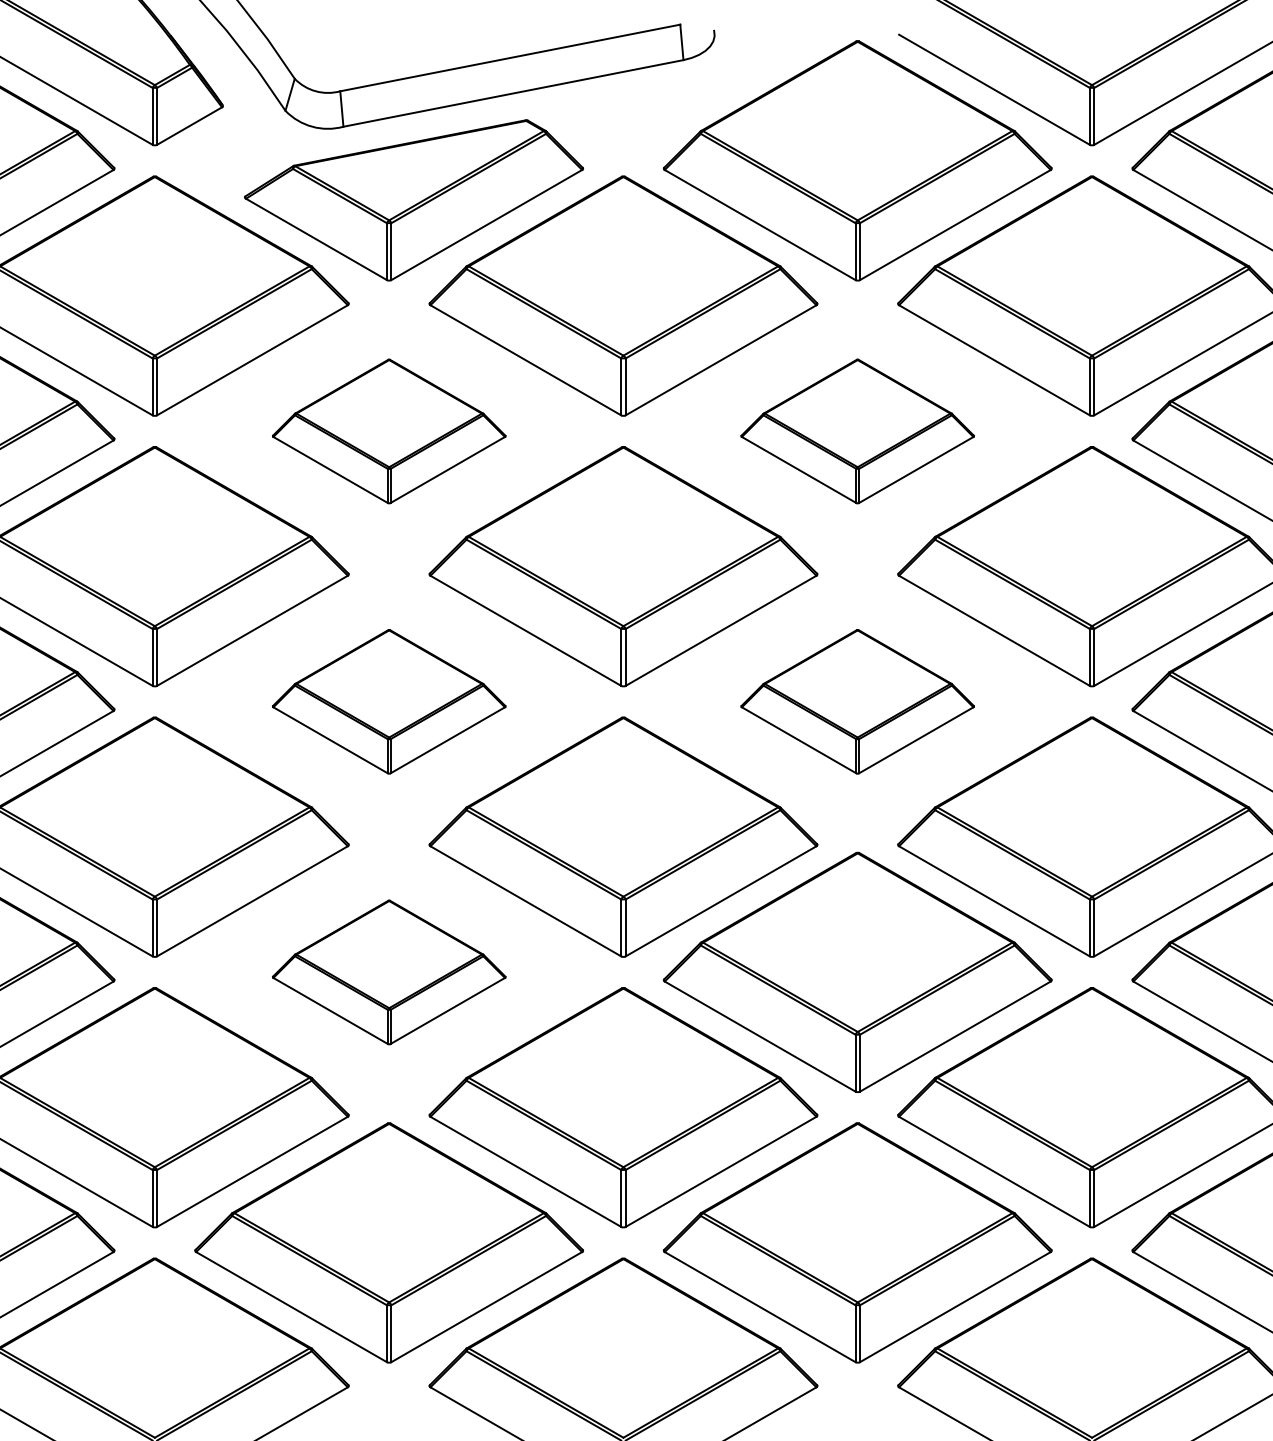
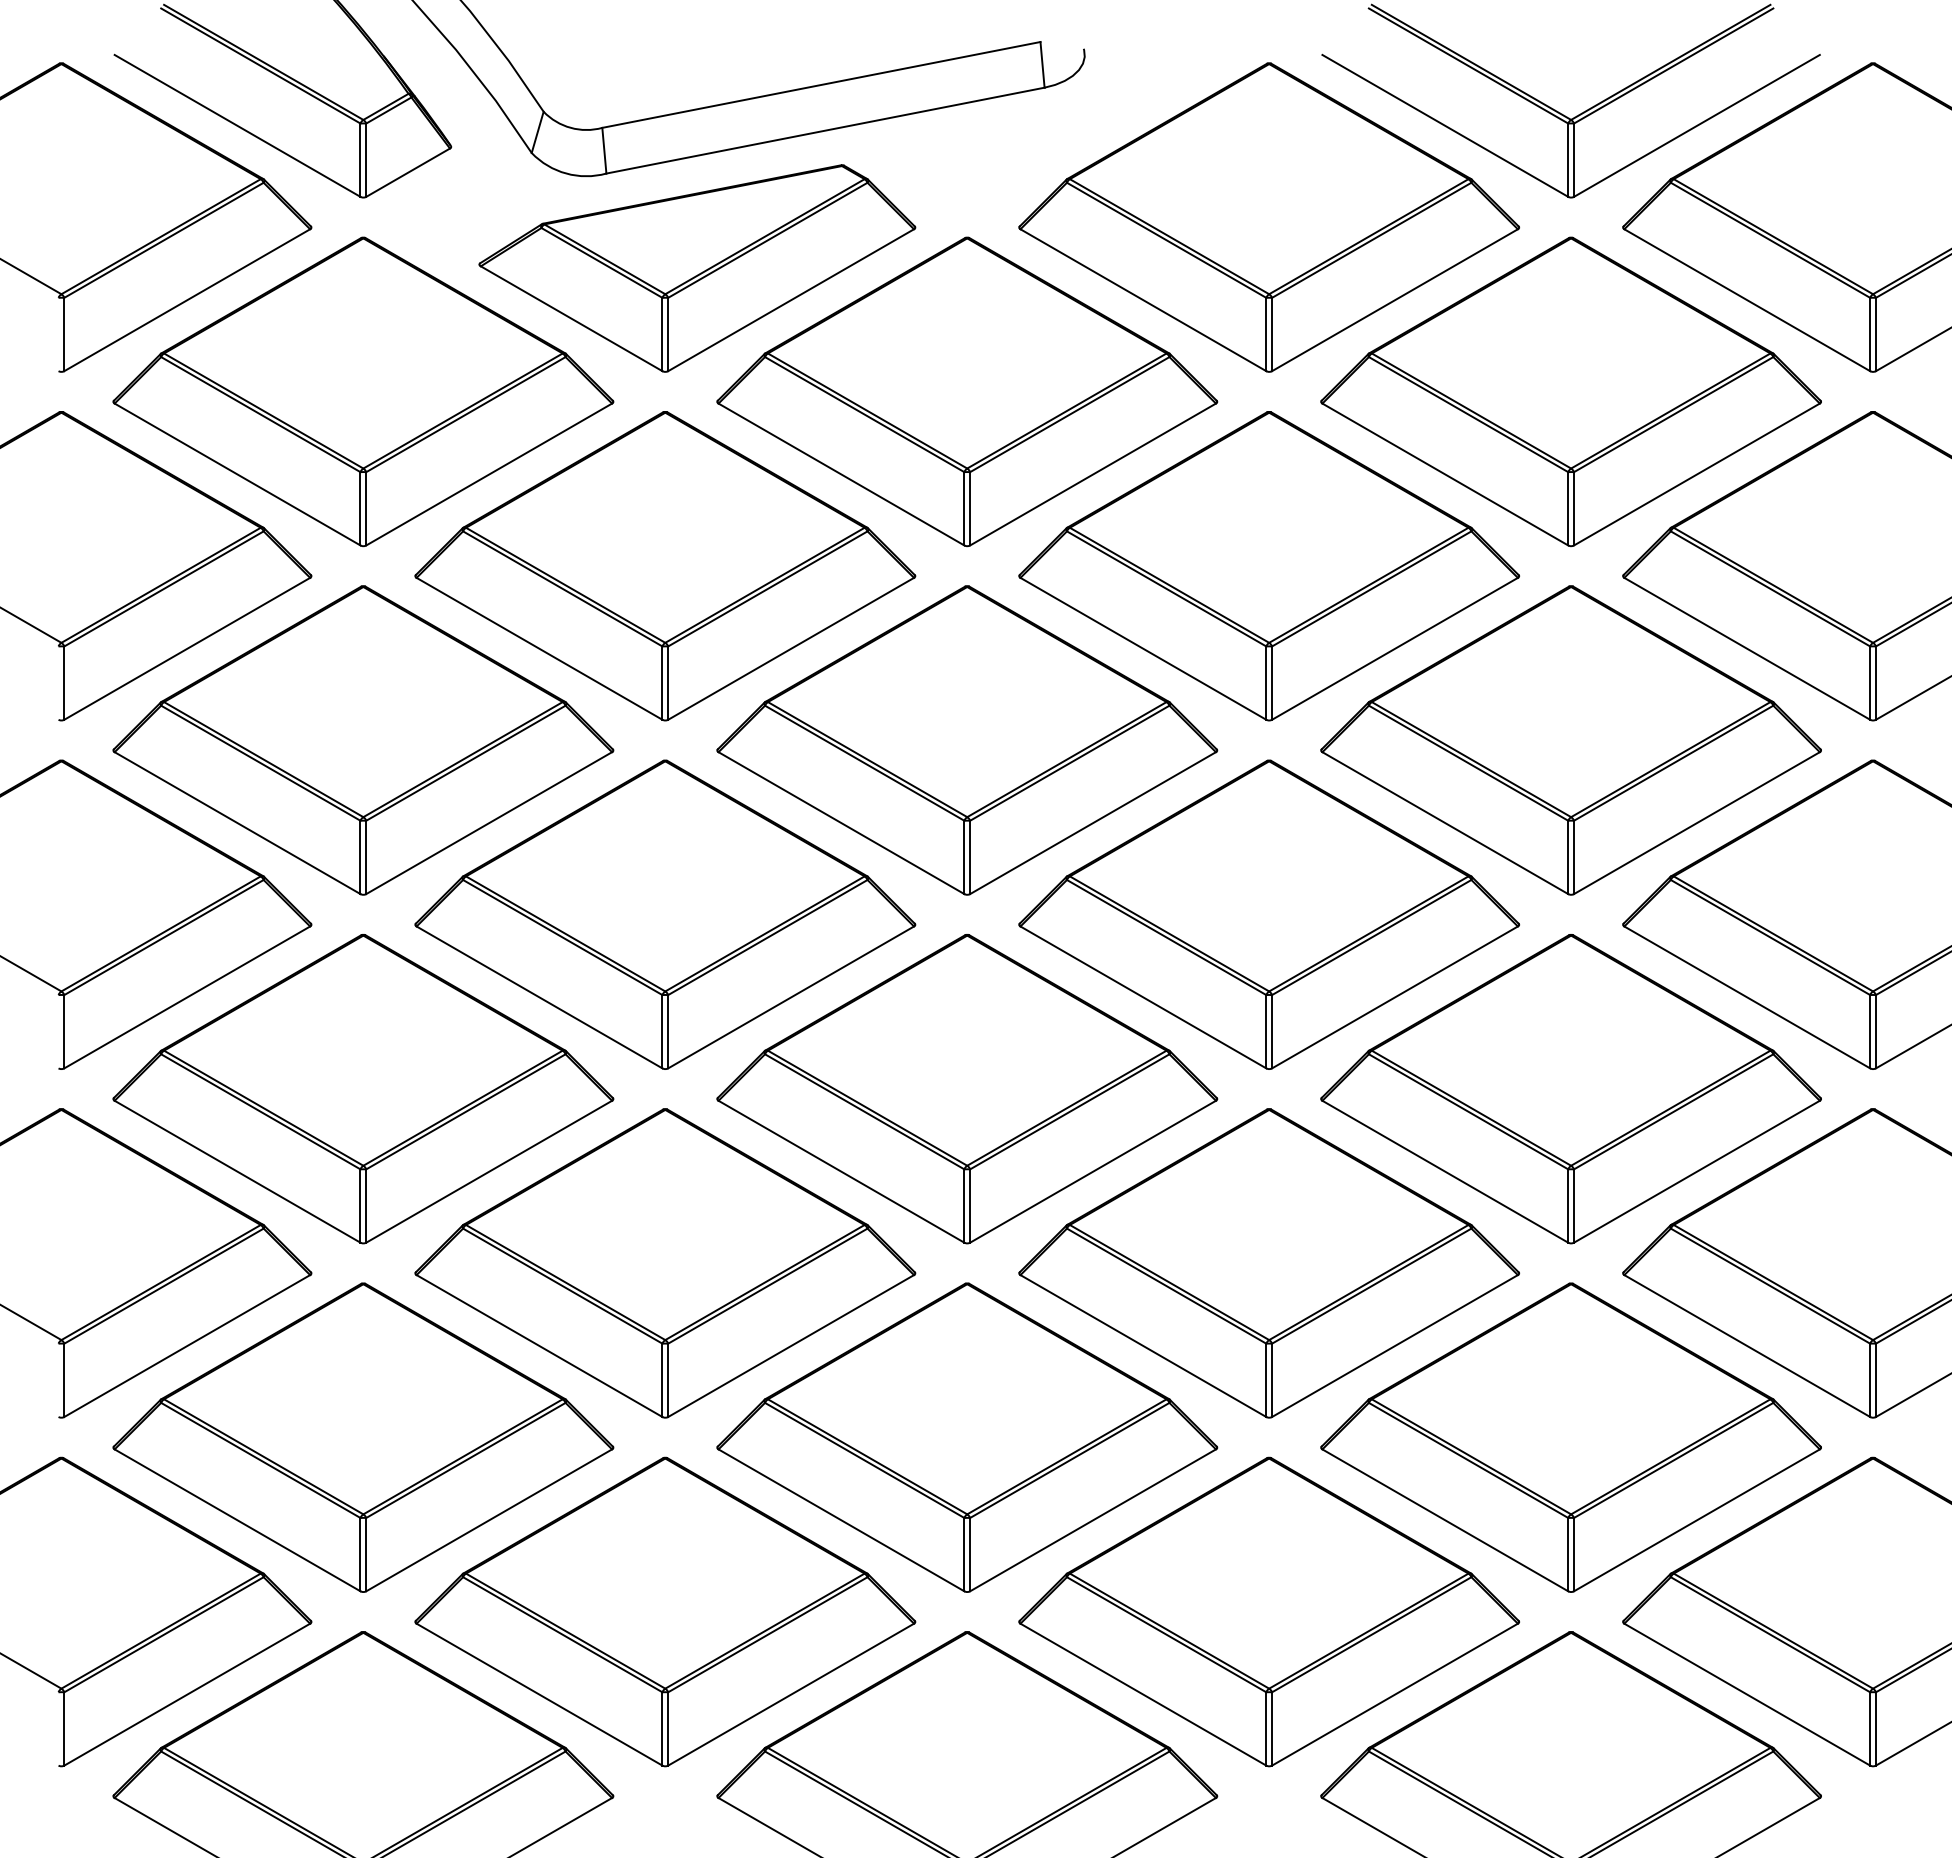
part: (389, 431) -> (665, 566), size x1.67
part: (857, 431) -> (1268, 566), size x1.67
part: (389, 701) -> (665, 914), size x1.67
part: (857, 701) -> (1268, 914), size x1.67
part: (389, 972) -> (665, 1263), size x1.67

